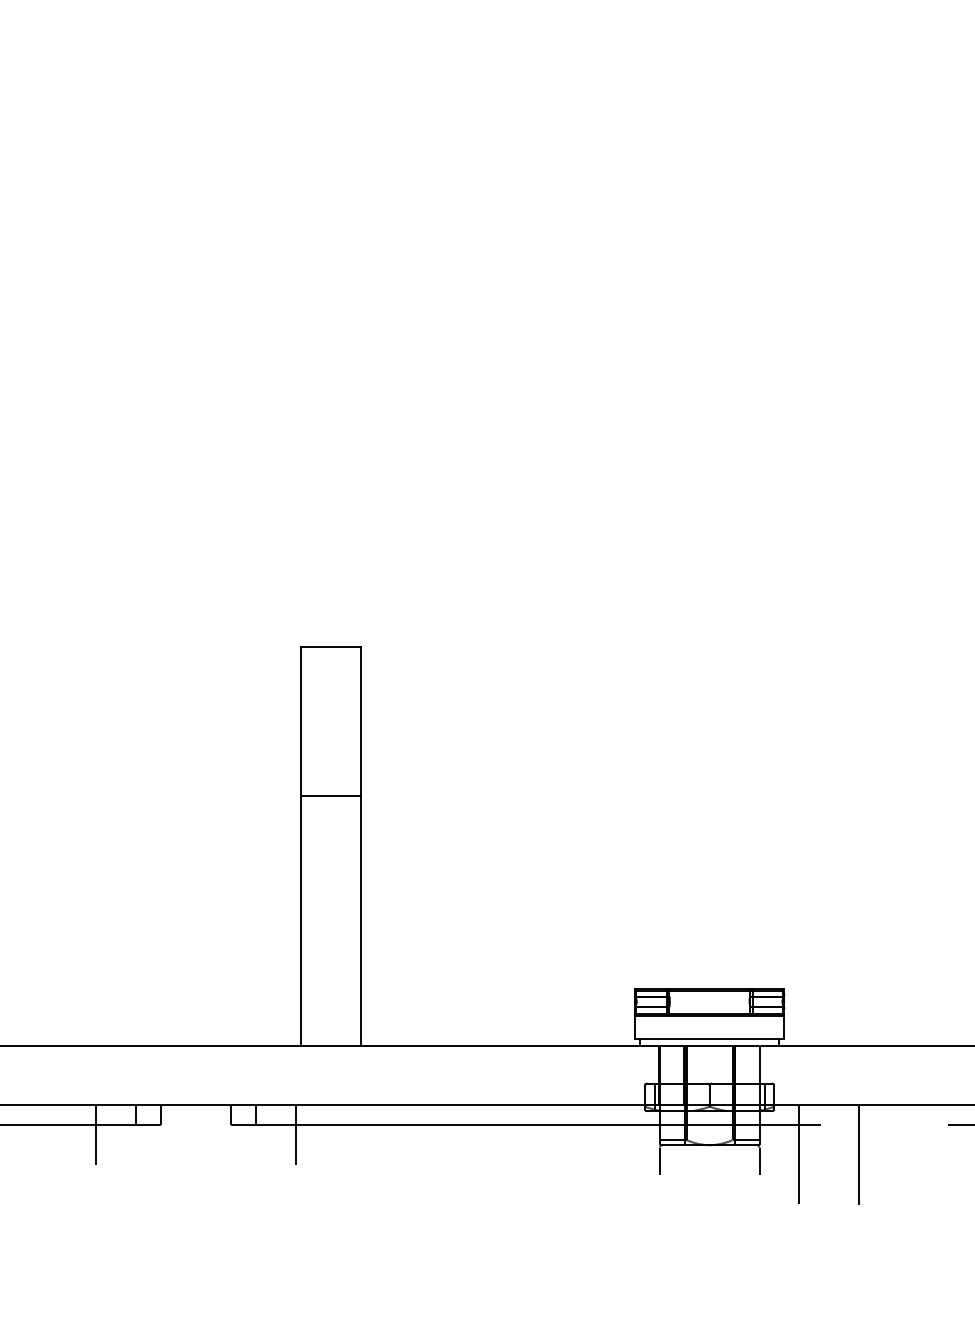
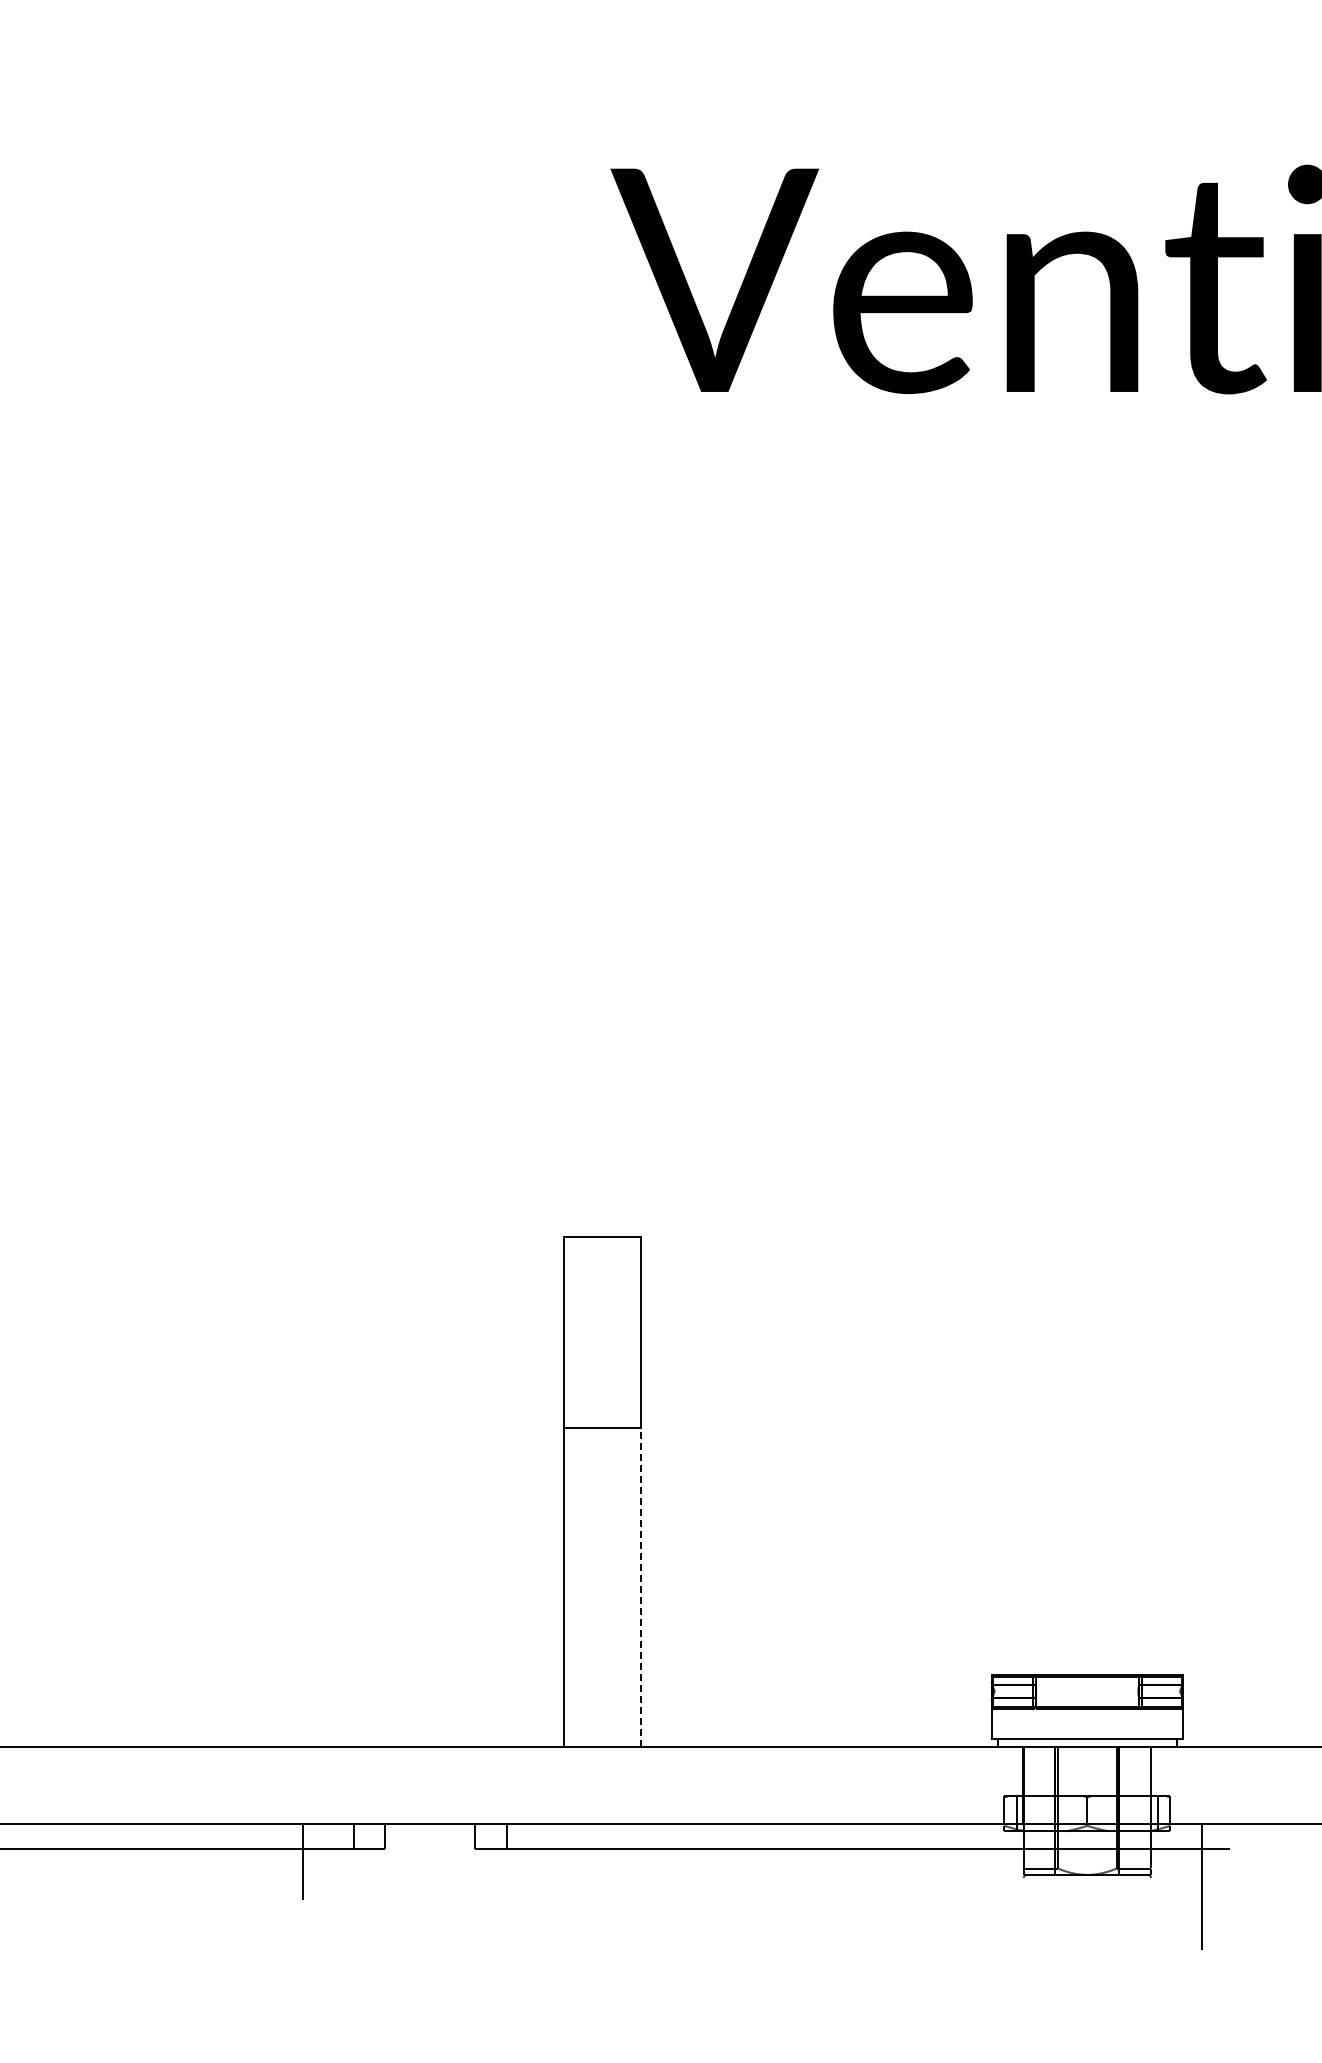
line: (360, 920) -> (640, 1587), solid -> dashed
line: (295, 1134) -> (557, 1861), removed
line: (859, 1154) -> (1278, 1887), removed
line: (659, 1161) -> (1023, 1895), removed
line: (759, 1161) -> (1151, 1895), removed

